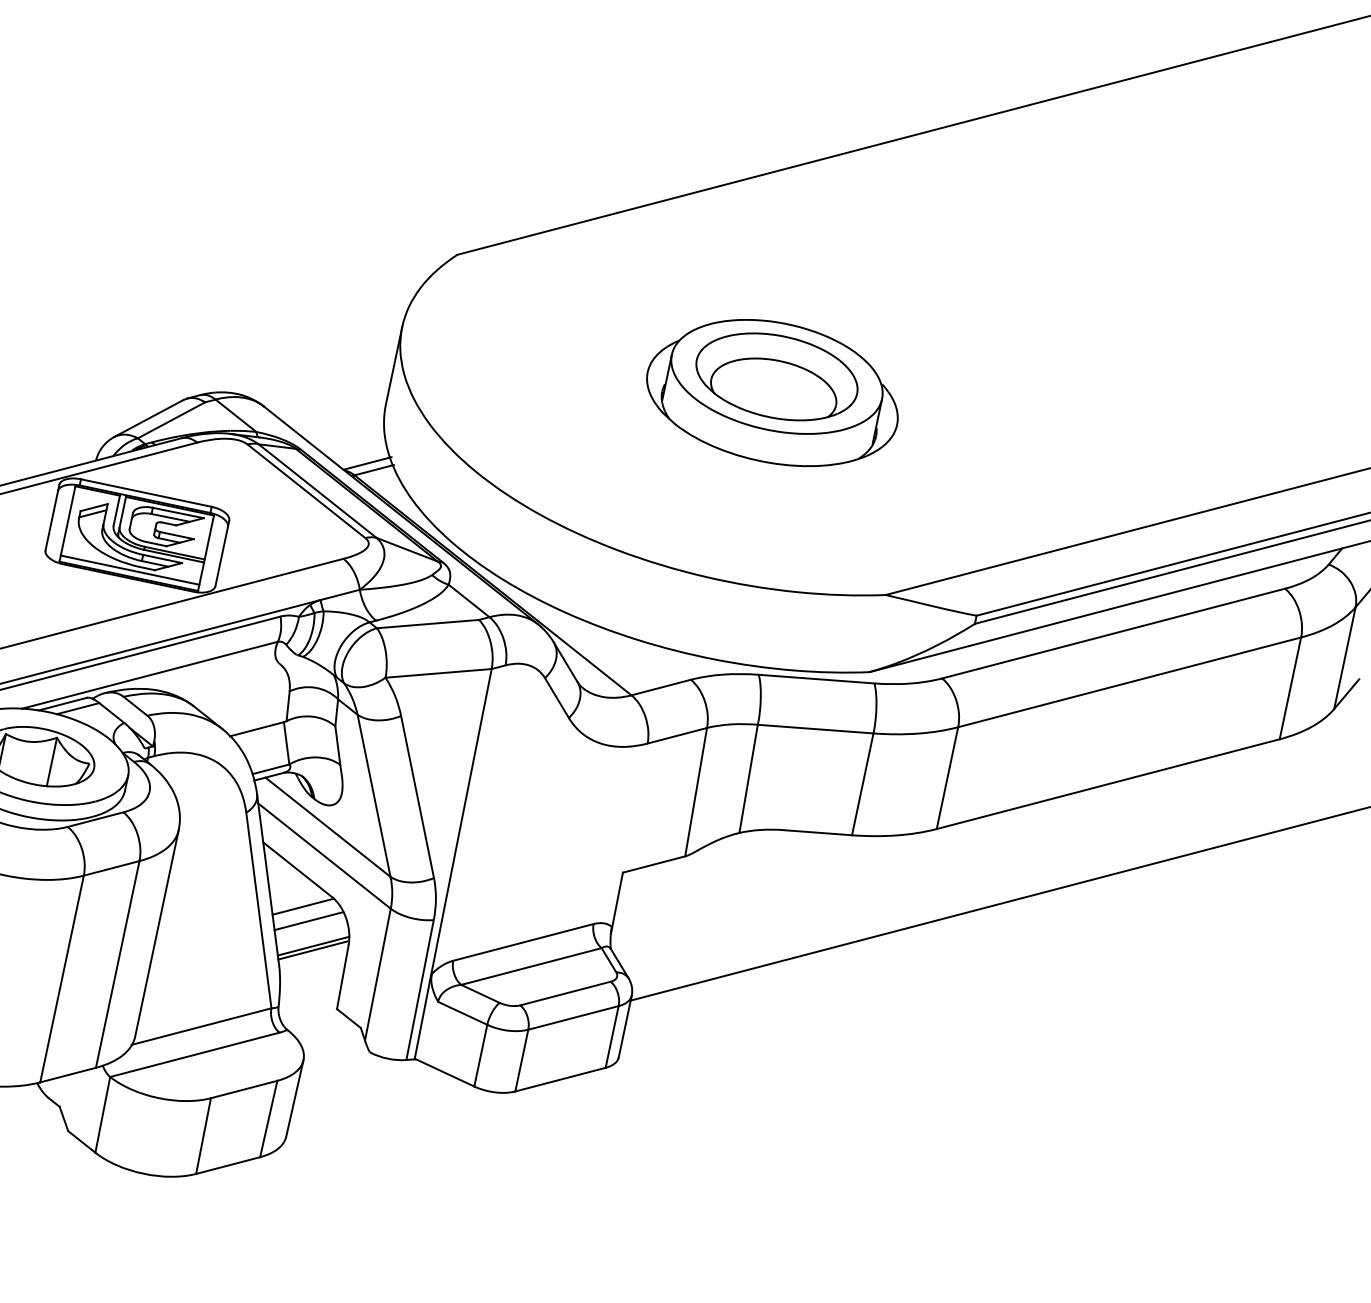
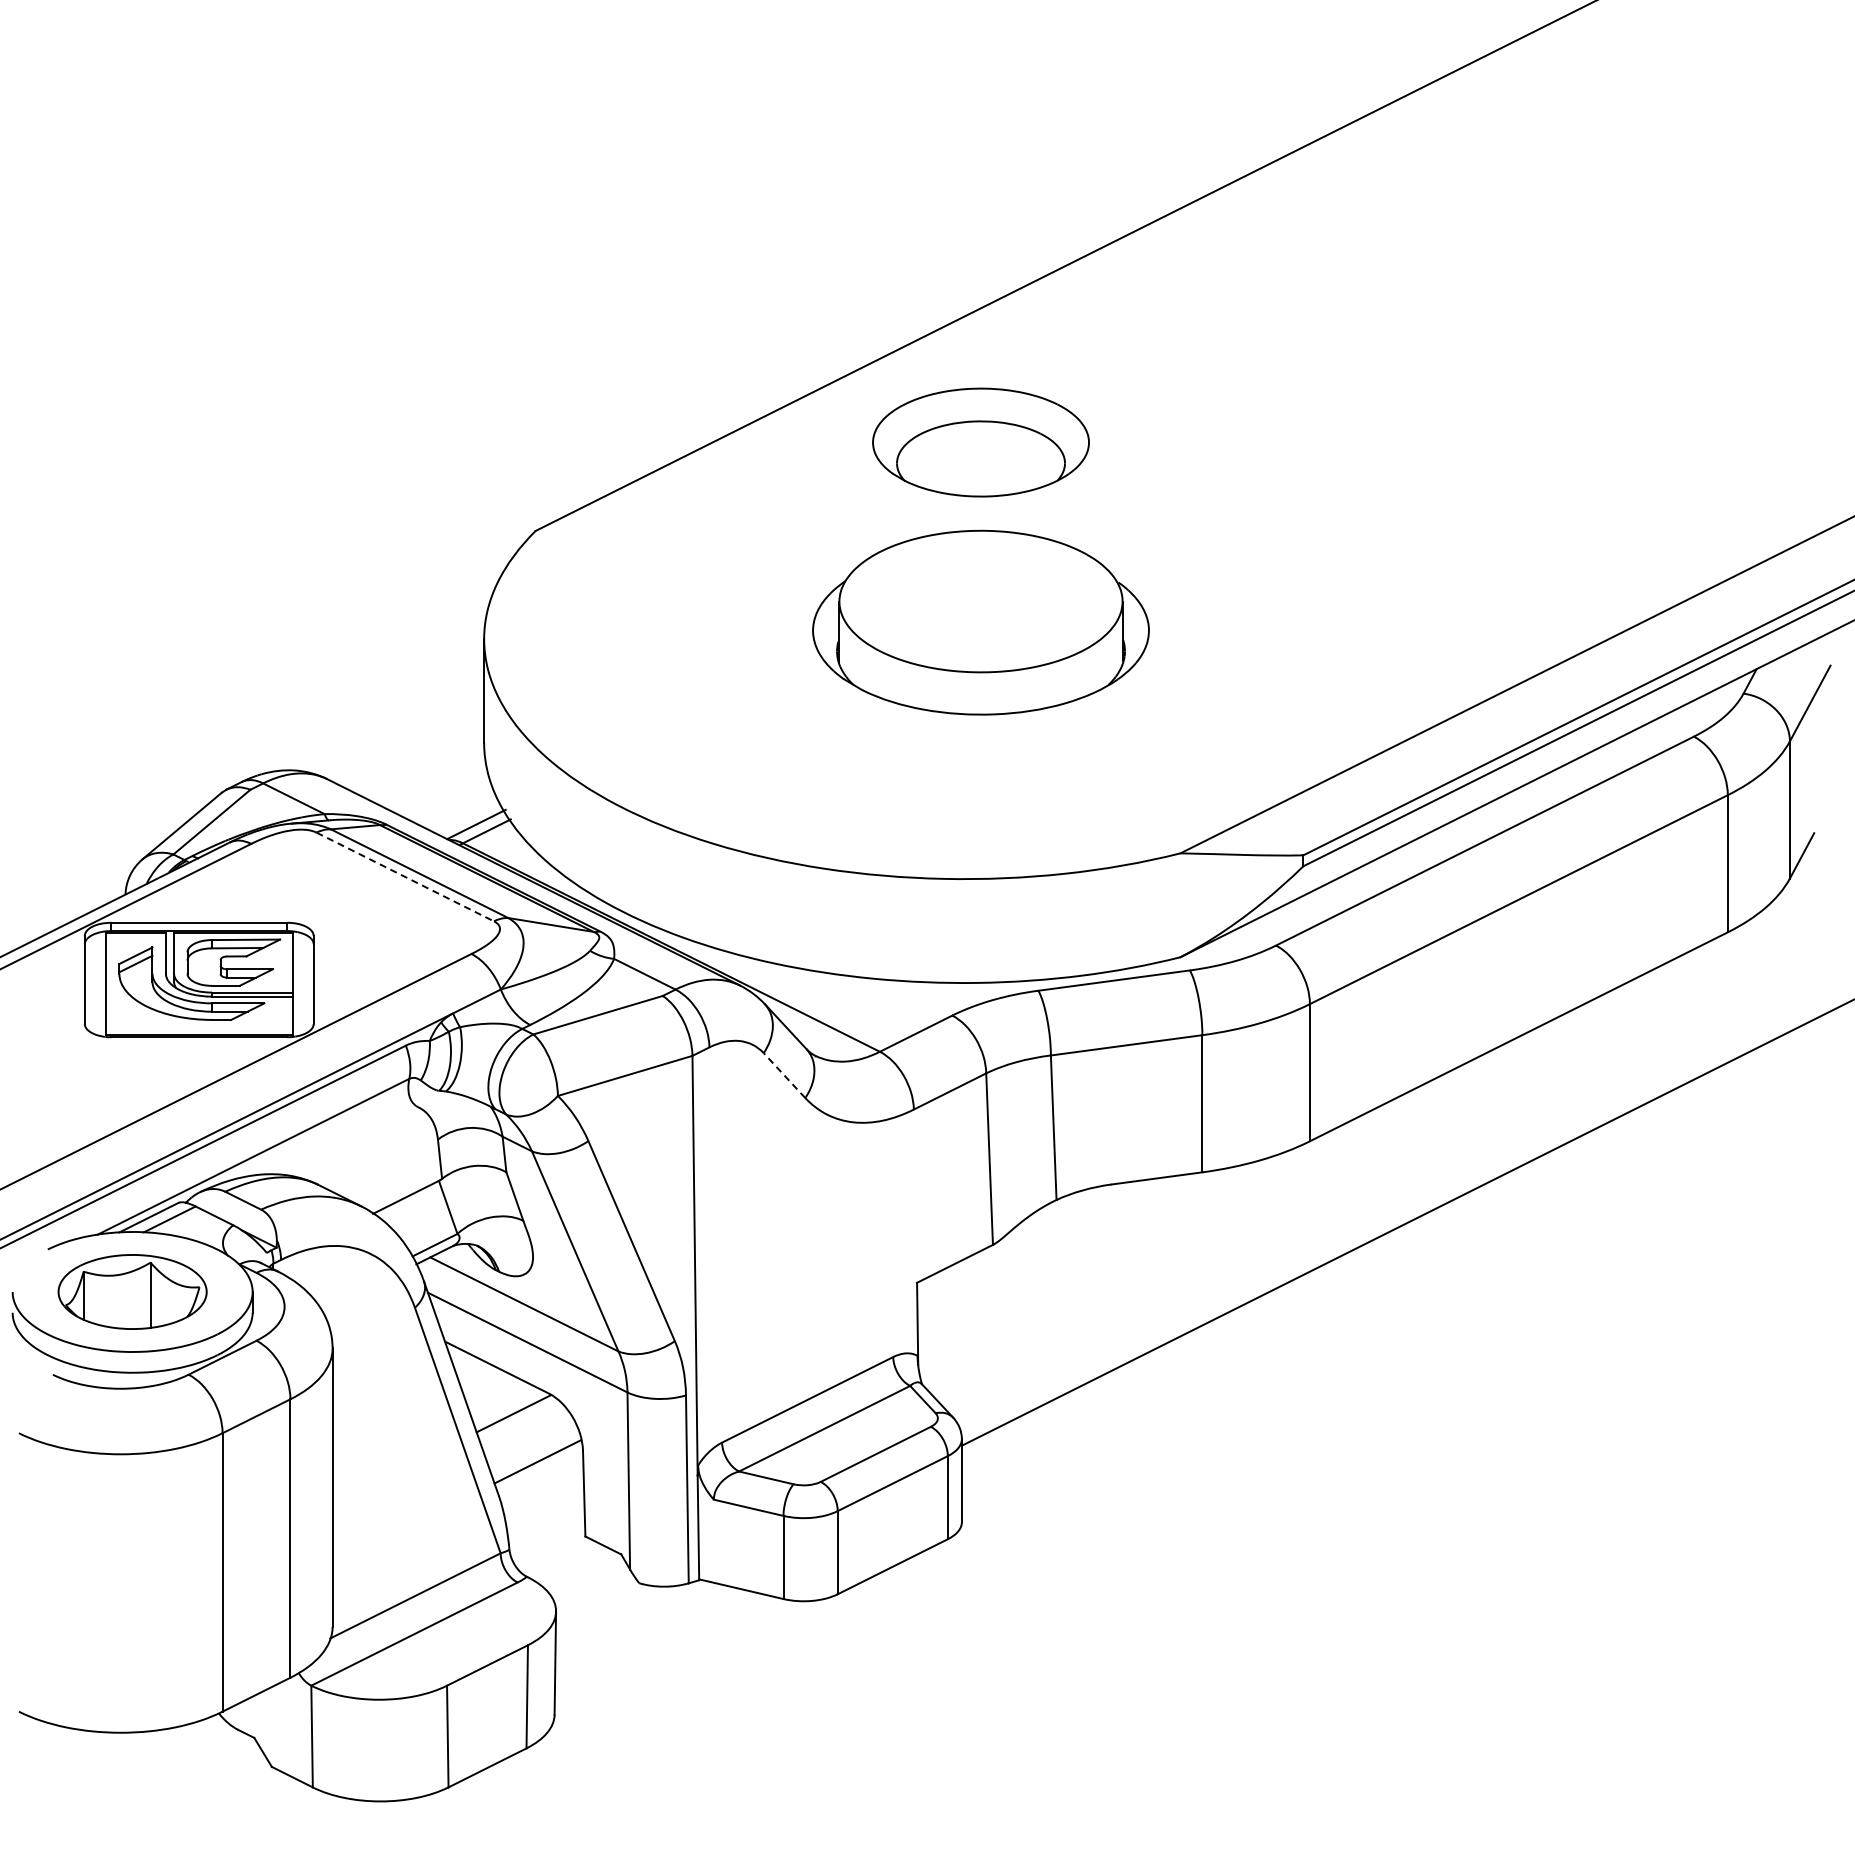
part: (776, 376) -> (980, 442), moved
line: (306, 491) -> (405, 877), solid -> dashed
line: (129, 569) -> (198, 1026), removed
line: (556, 698) -> (784, 1075), solid -> dashed
line: (309, 921) -> (525, 1430), removed
line: (313, 949) -> (539, 1466), removed

